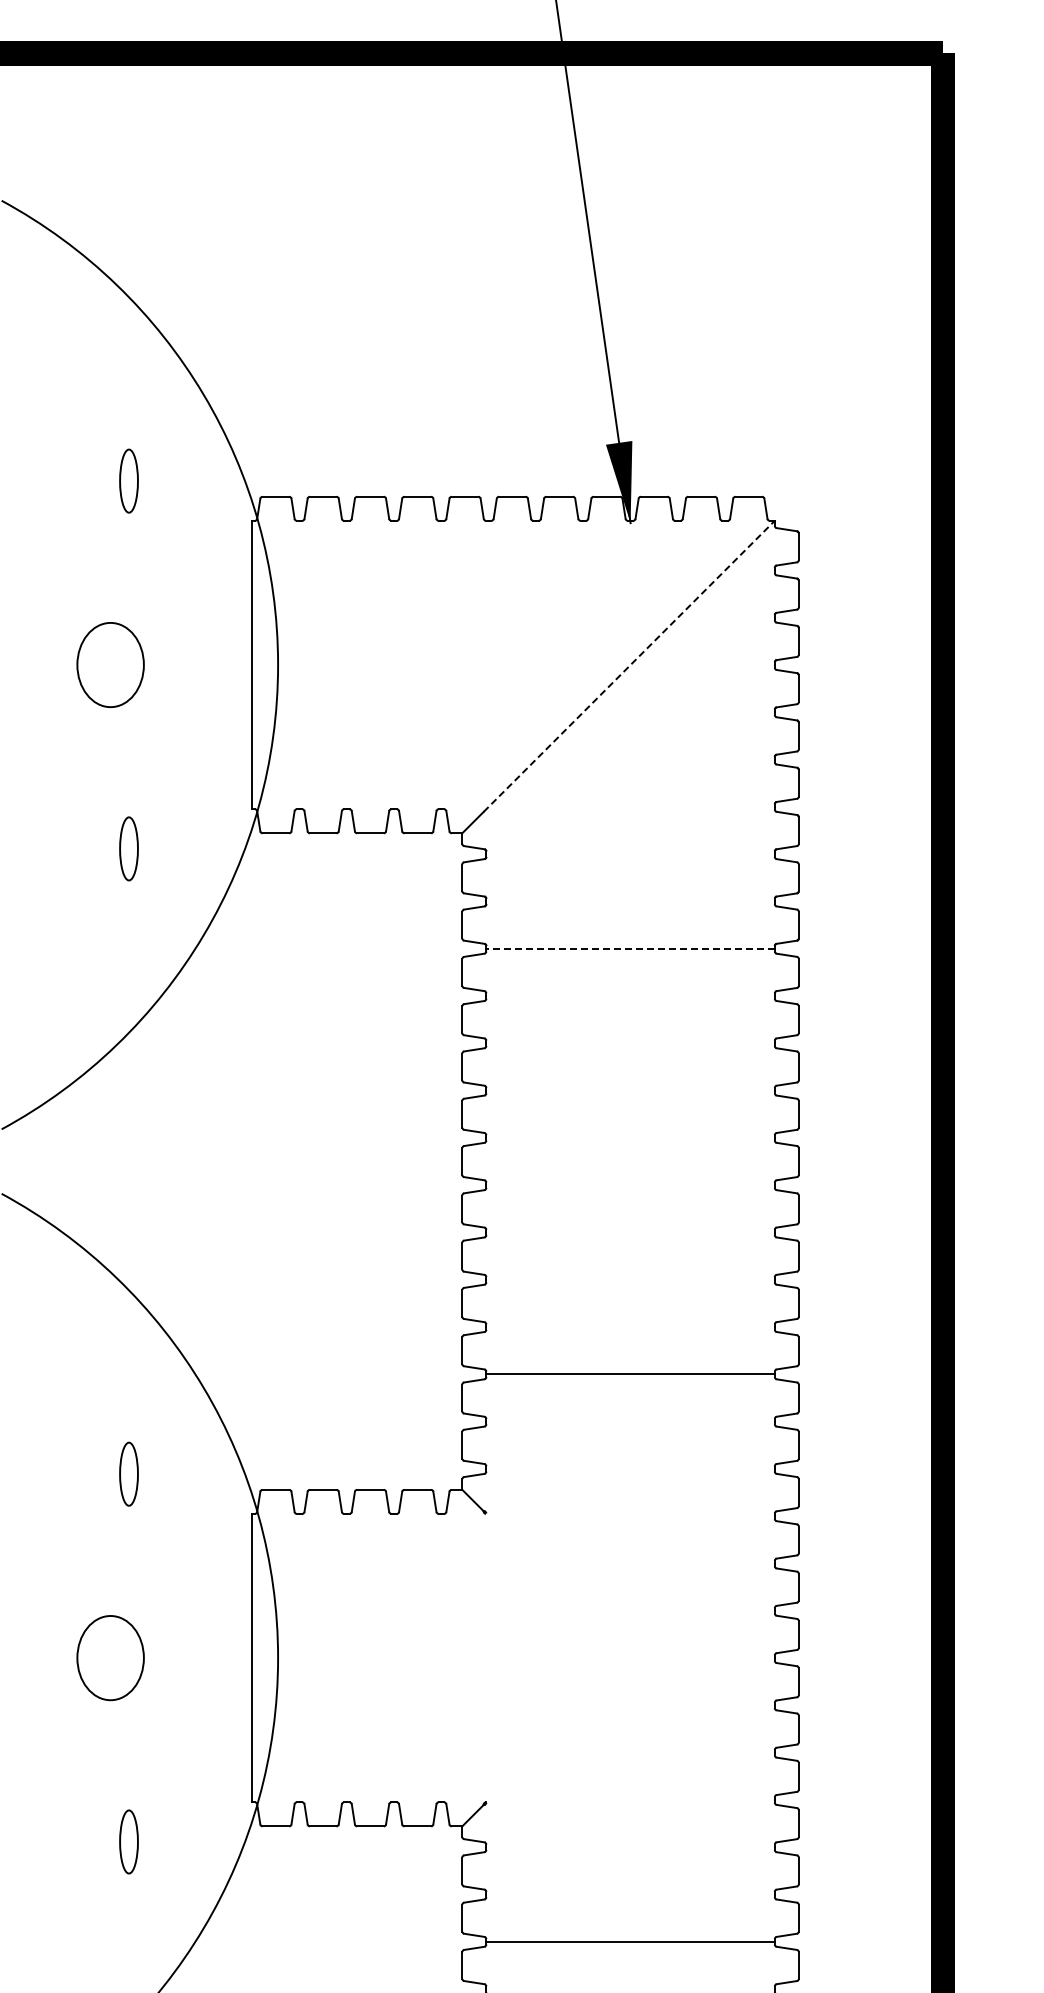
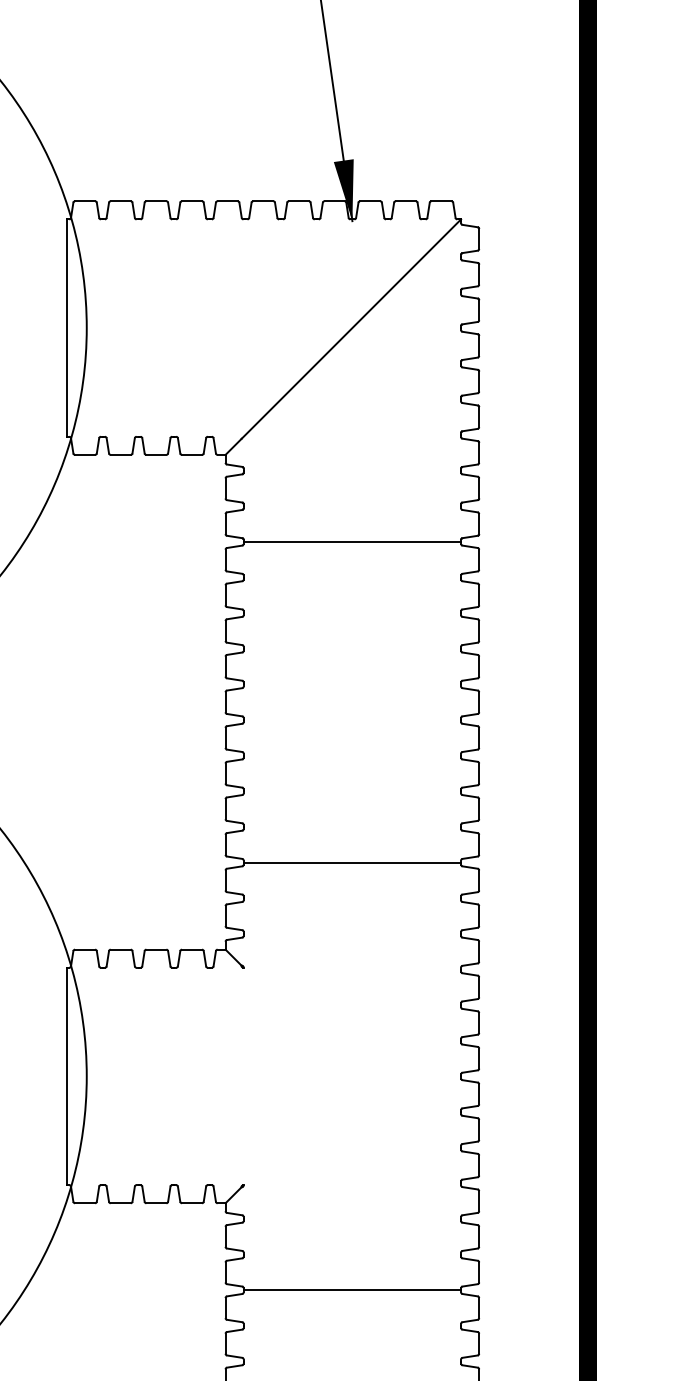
line: (629, 666) -> (351, 329), dashed -> solid
line: (630, 948) -> (352, 541), dashed -> solid

